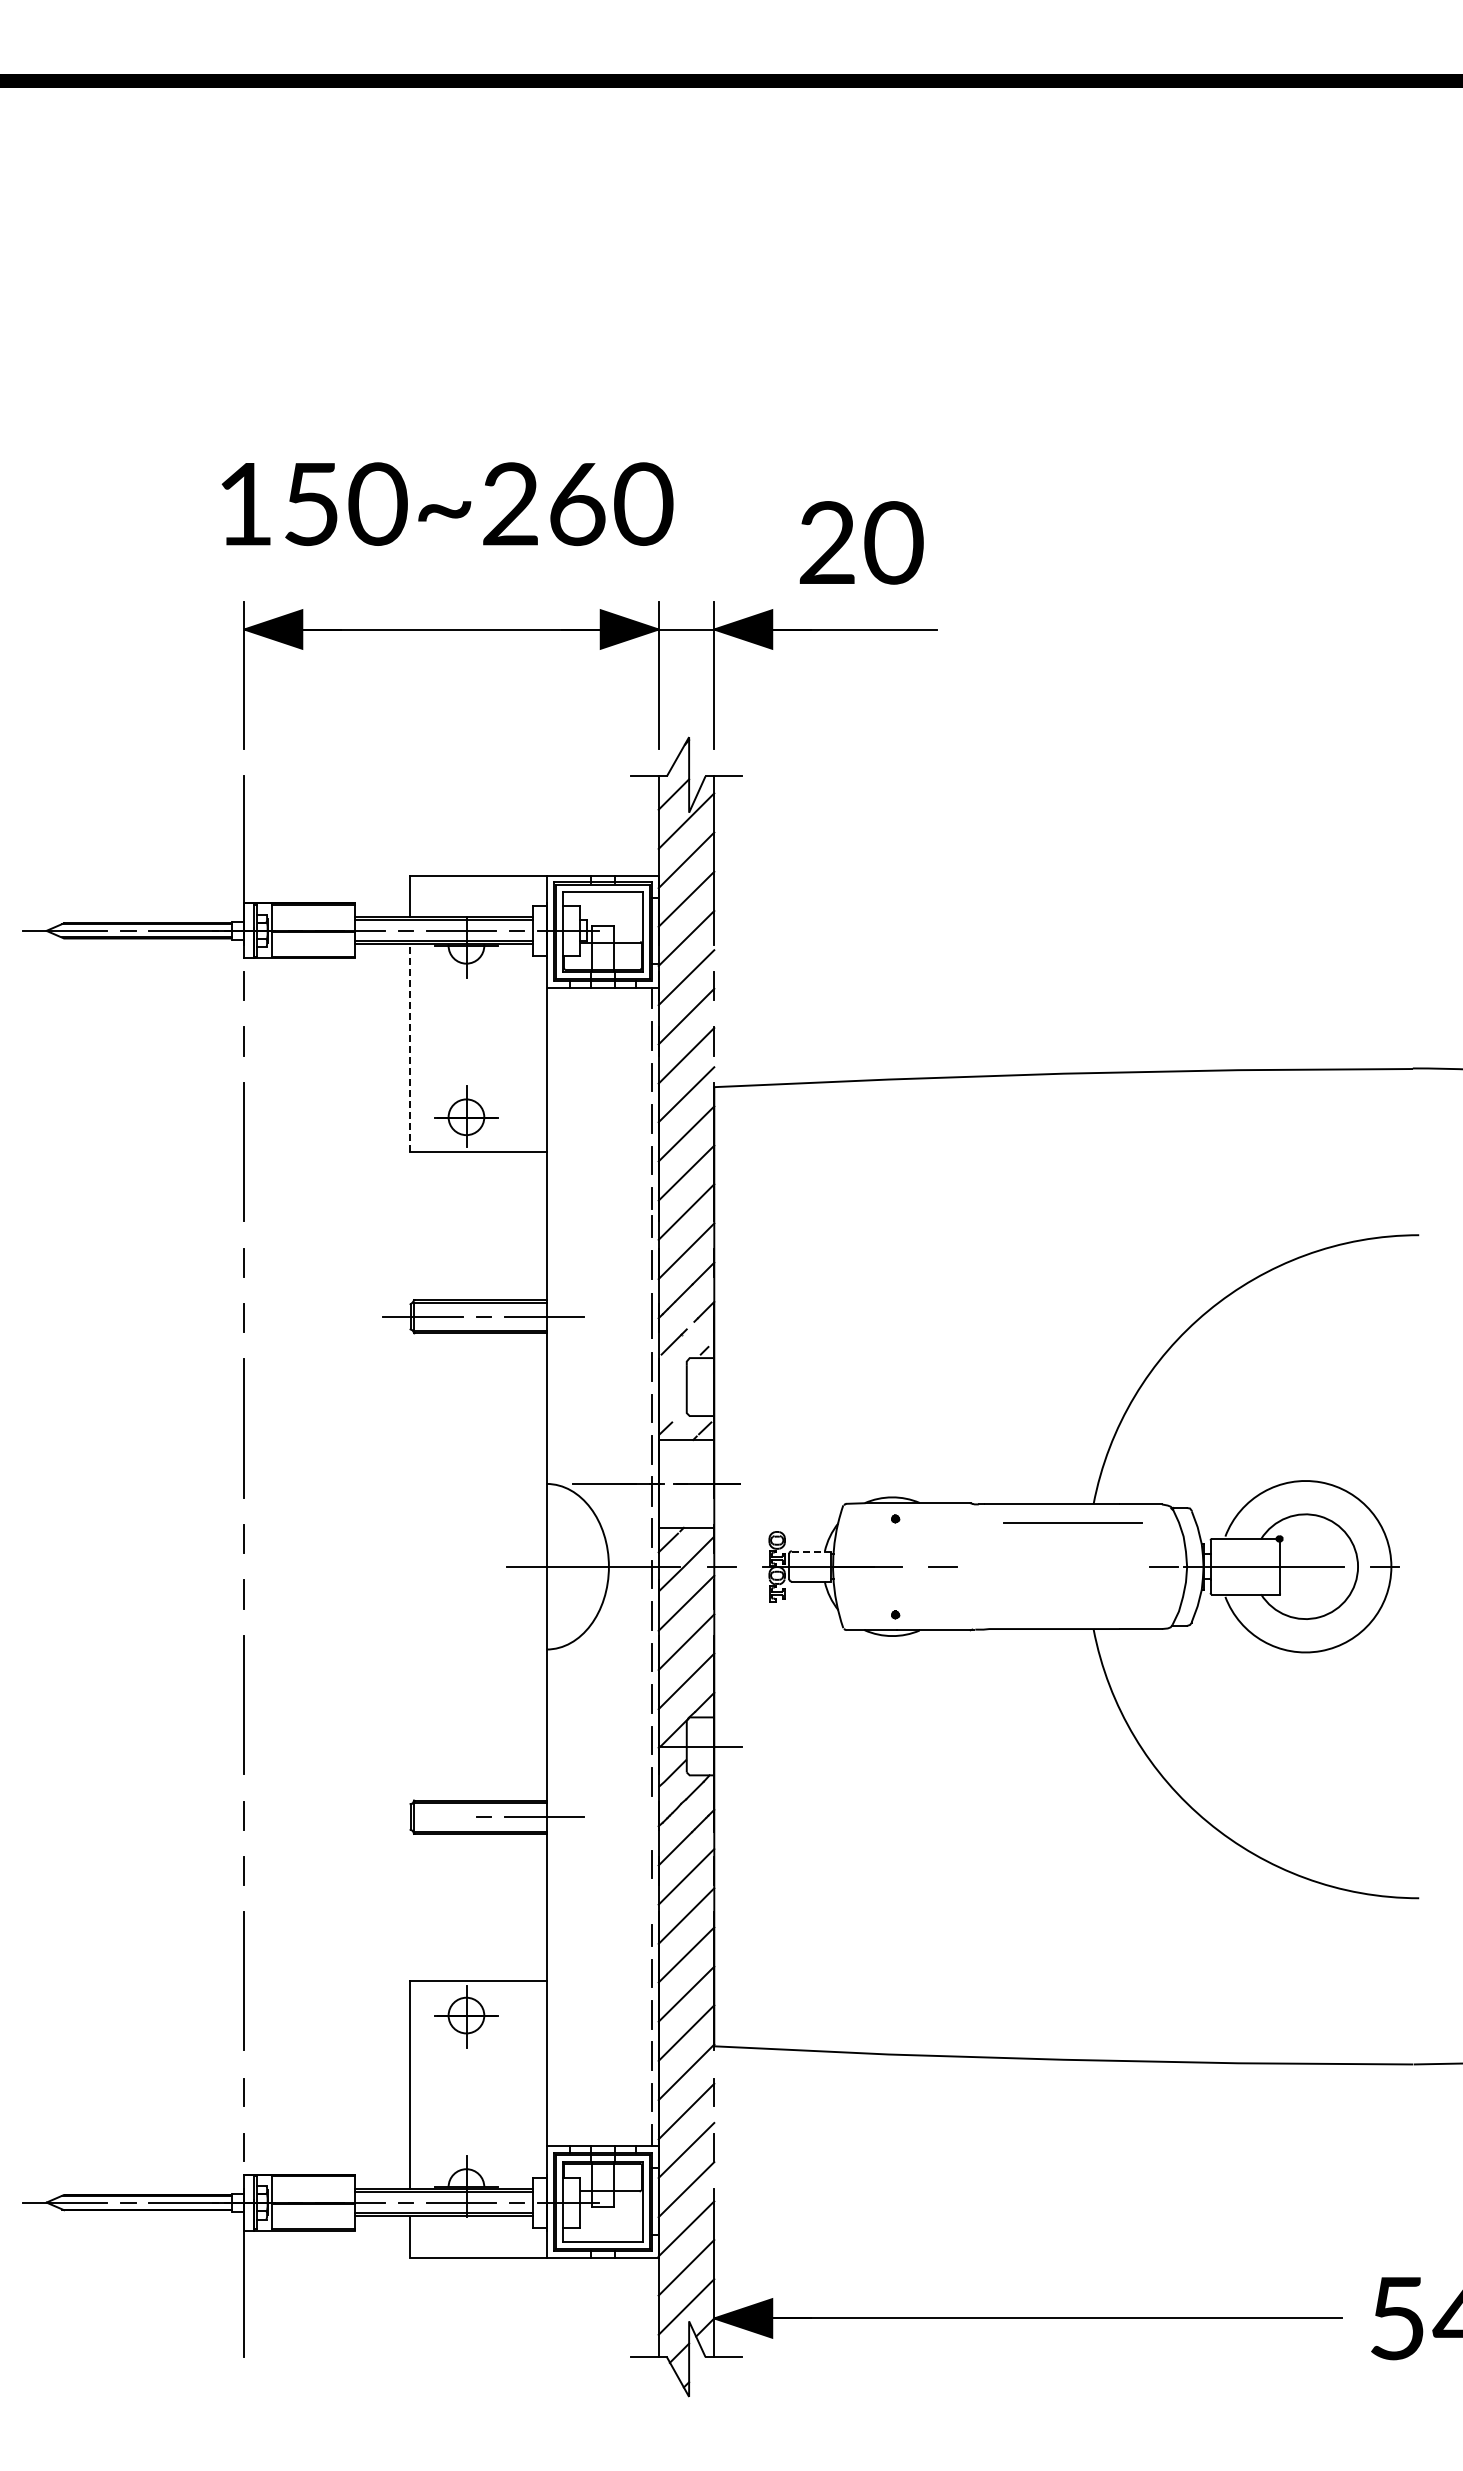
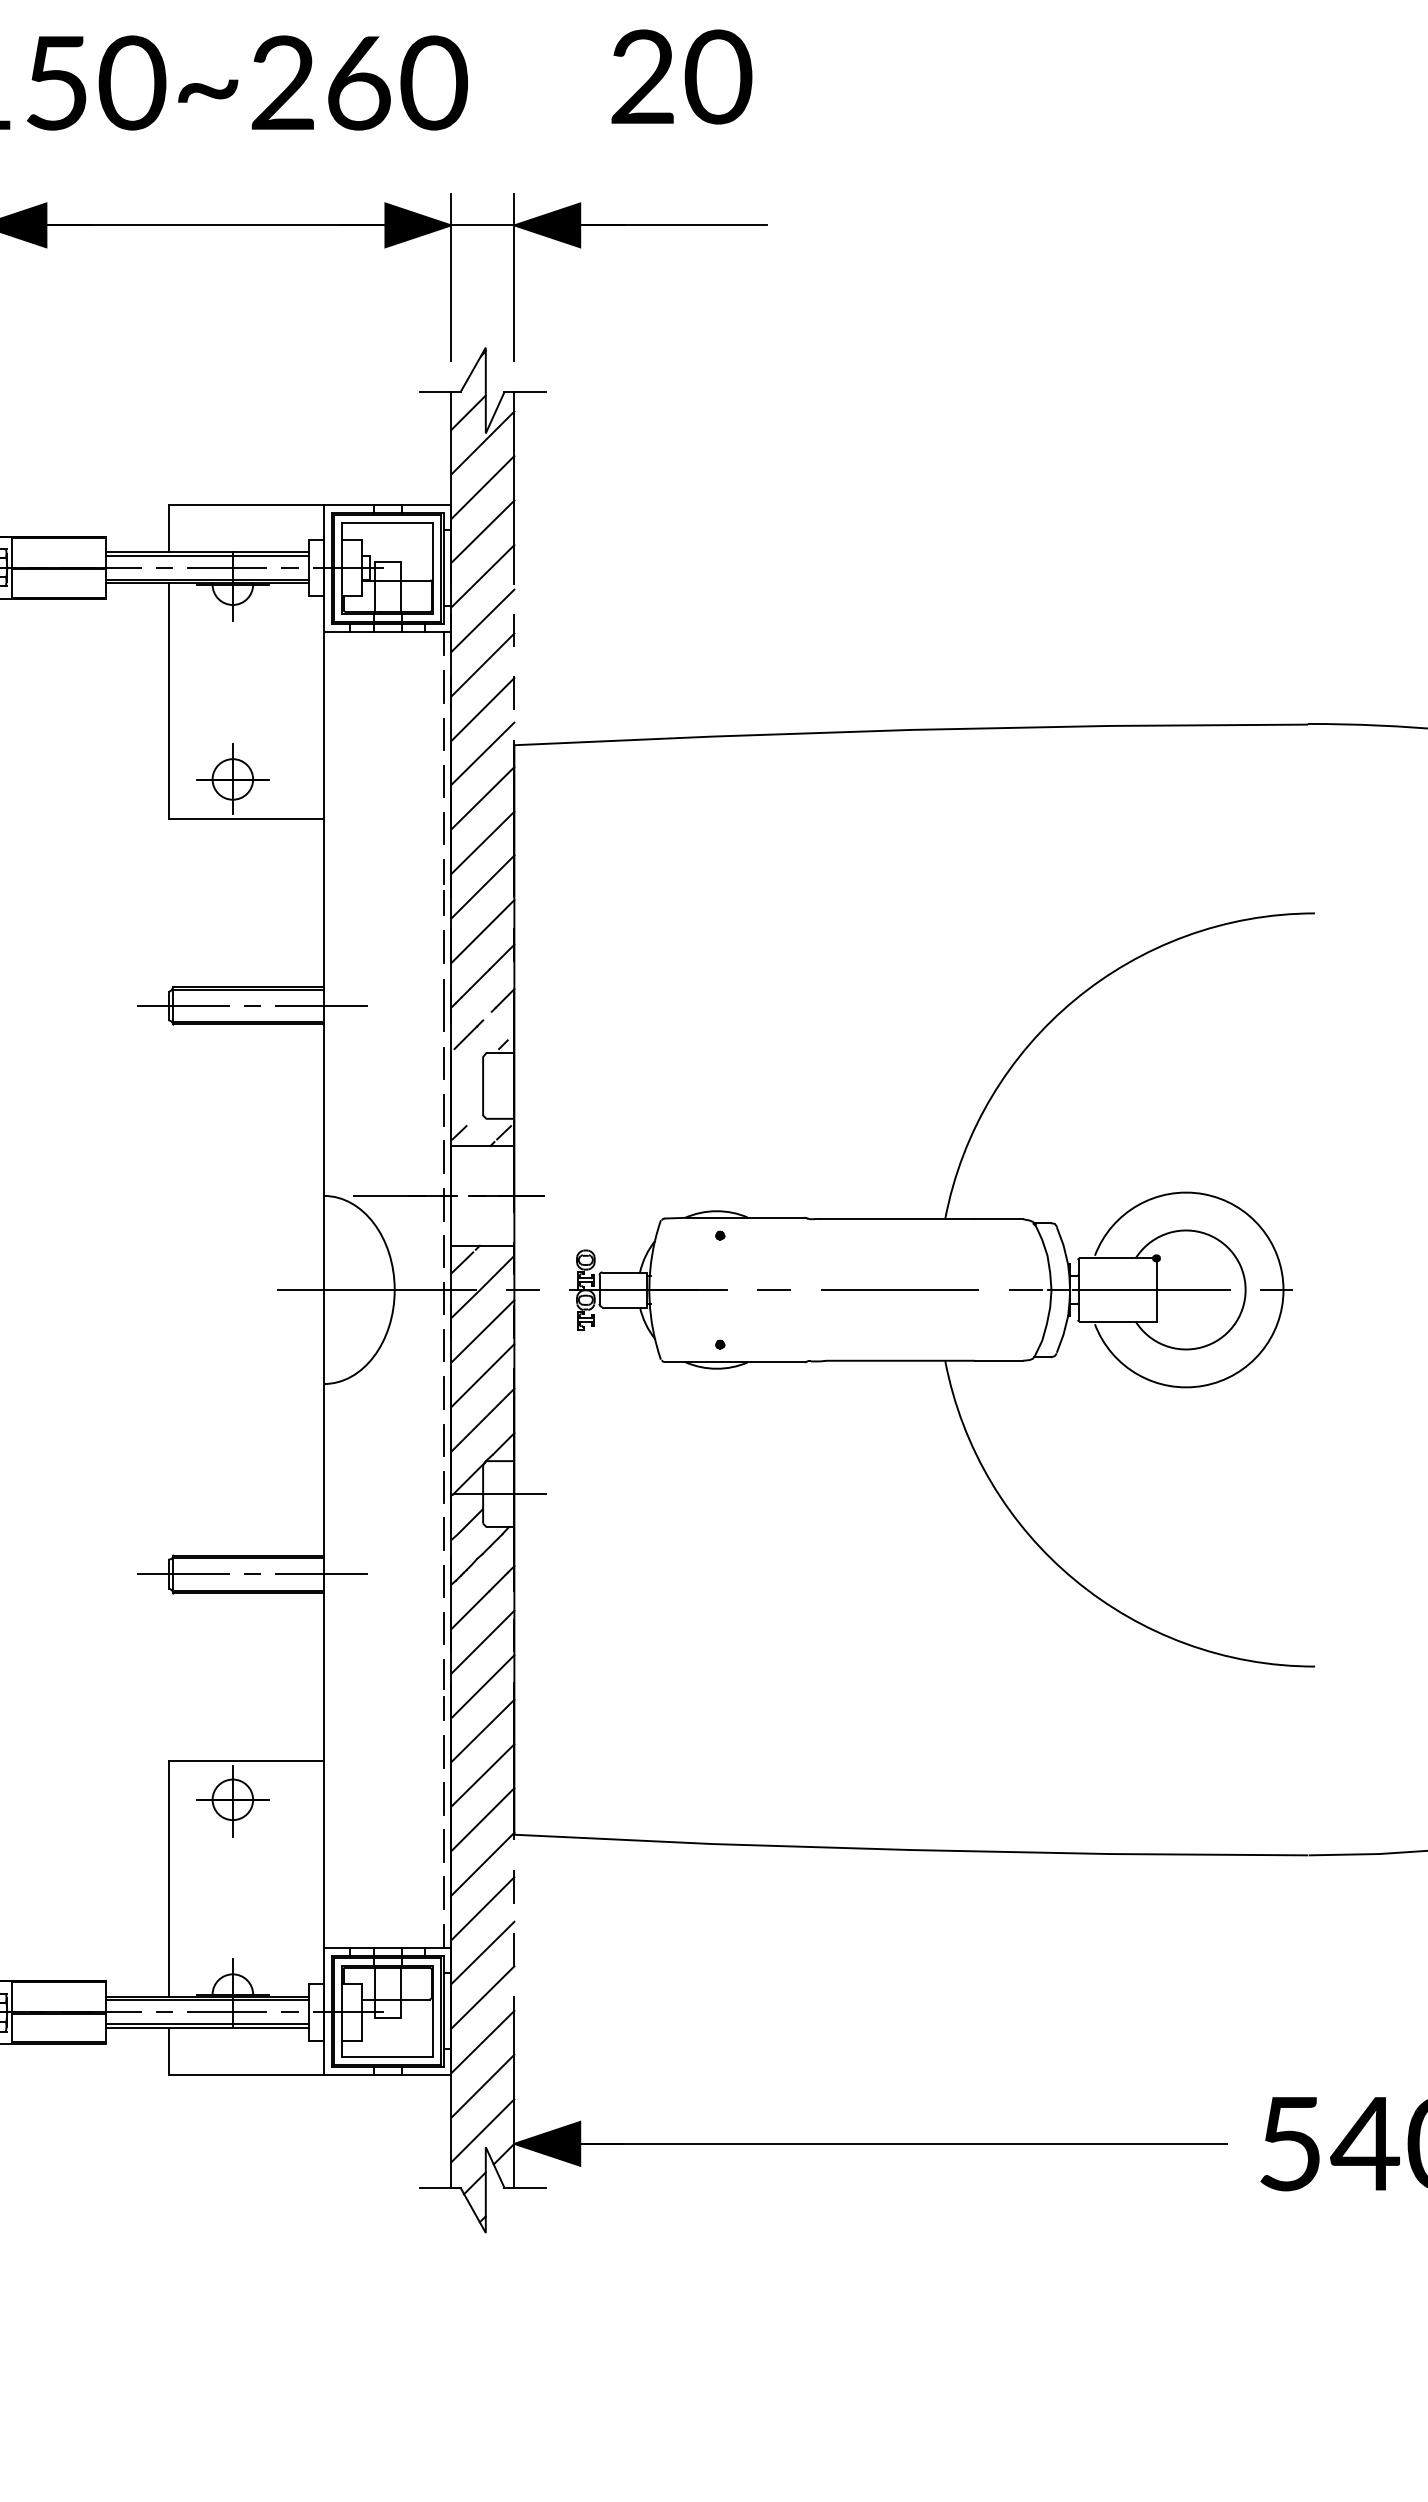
text: (861, 542) -> (681, 76), moved
line: (409, 1048) -> (168, 701), dashed -> solid
line: (1072, 1522) -> (899, 1289), moved
line: (809, 1551) -> (622, 1272), dashed -> solid
line: (423, 1816) -> (184, 1573), added
line: (652, 1823) -> (444, 1581), added
line: (652, 1905) -> (444, 1674), added

